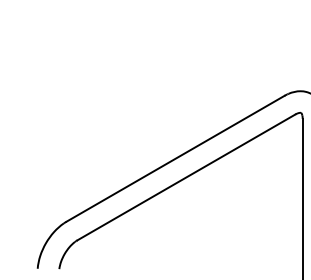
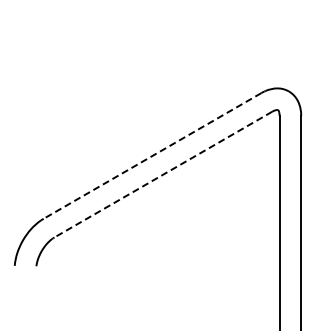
line: (175, 158) -> (152, 155), solid -> dashed
line: (186, 177) -> (163, 174), solid -> dashed

